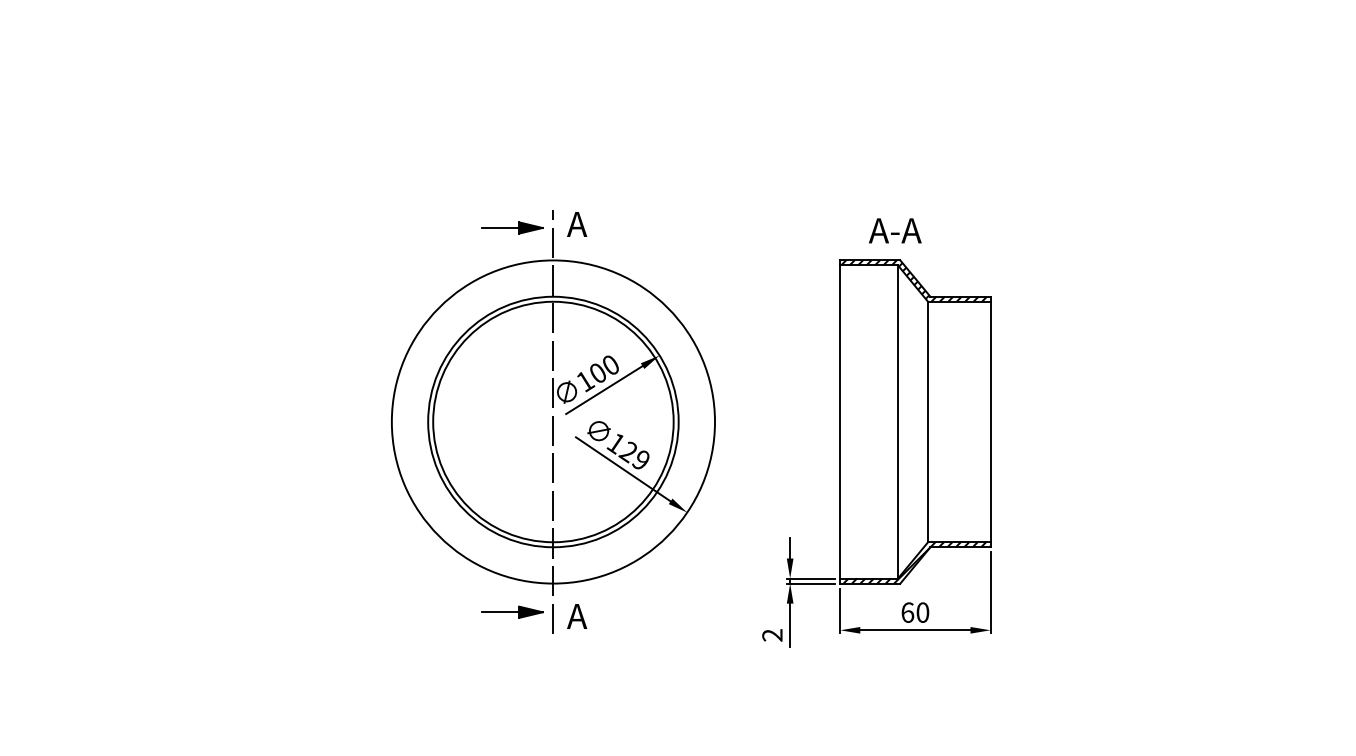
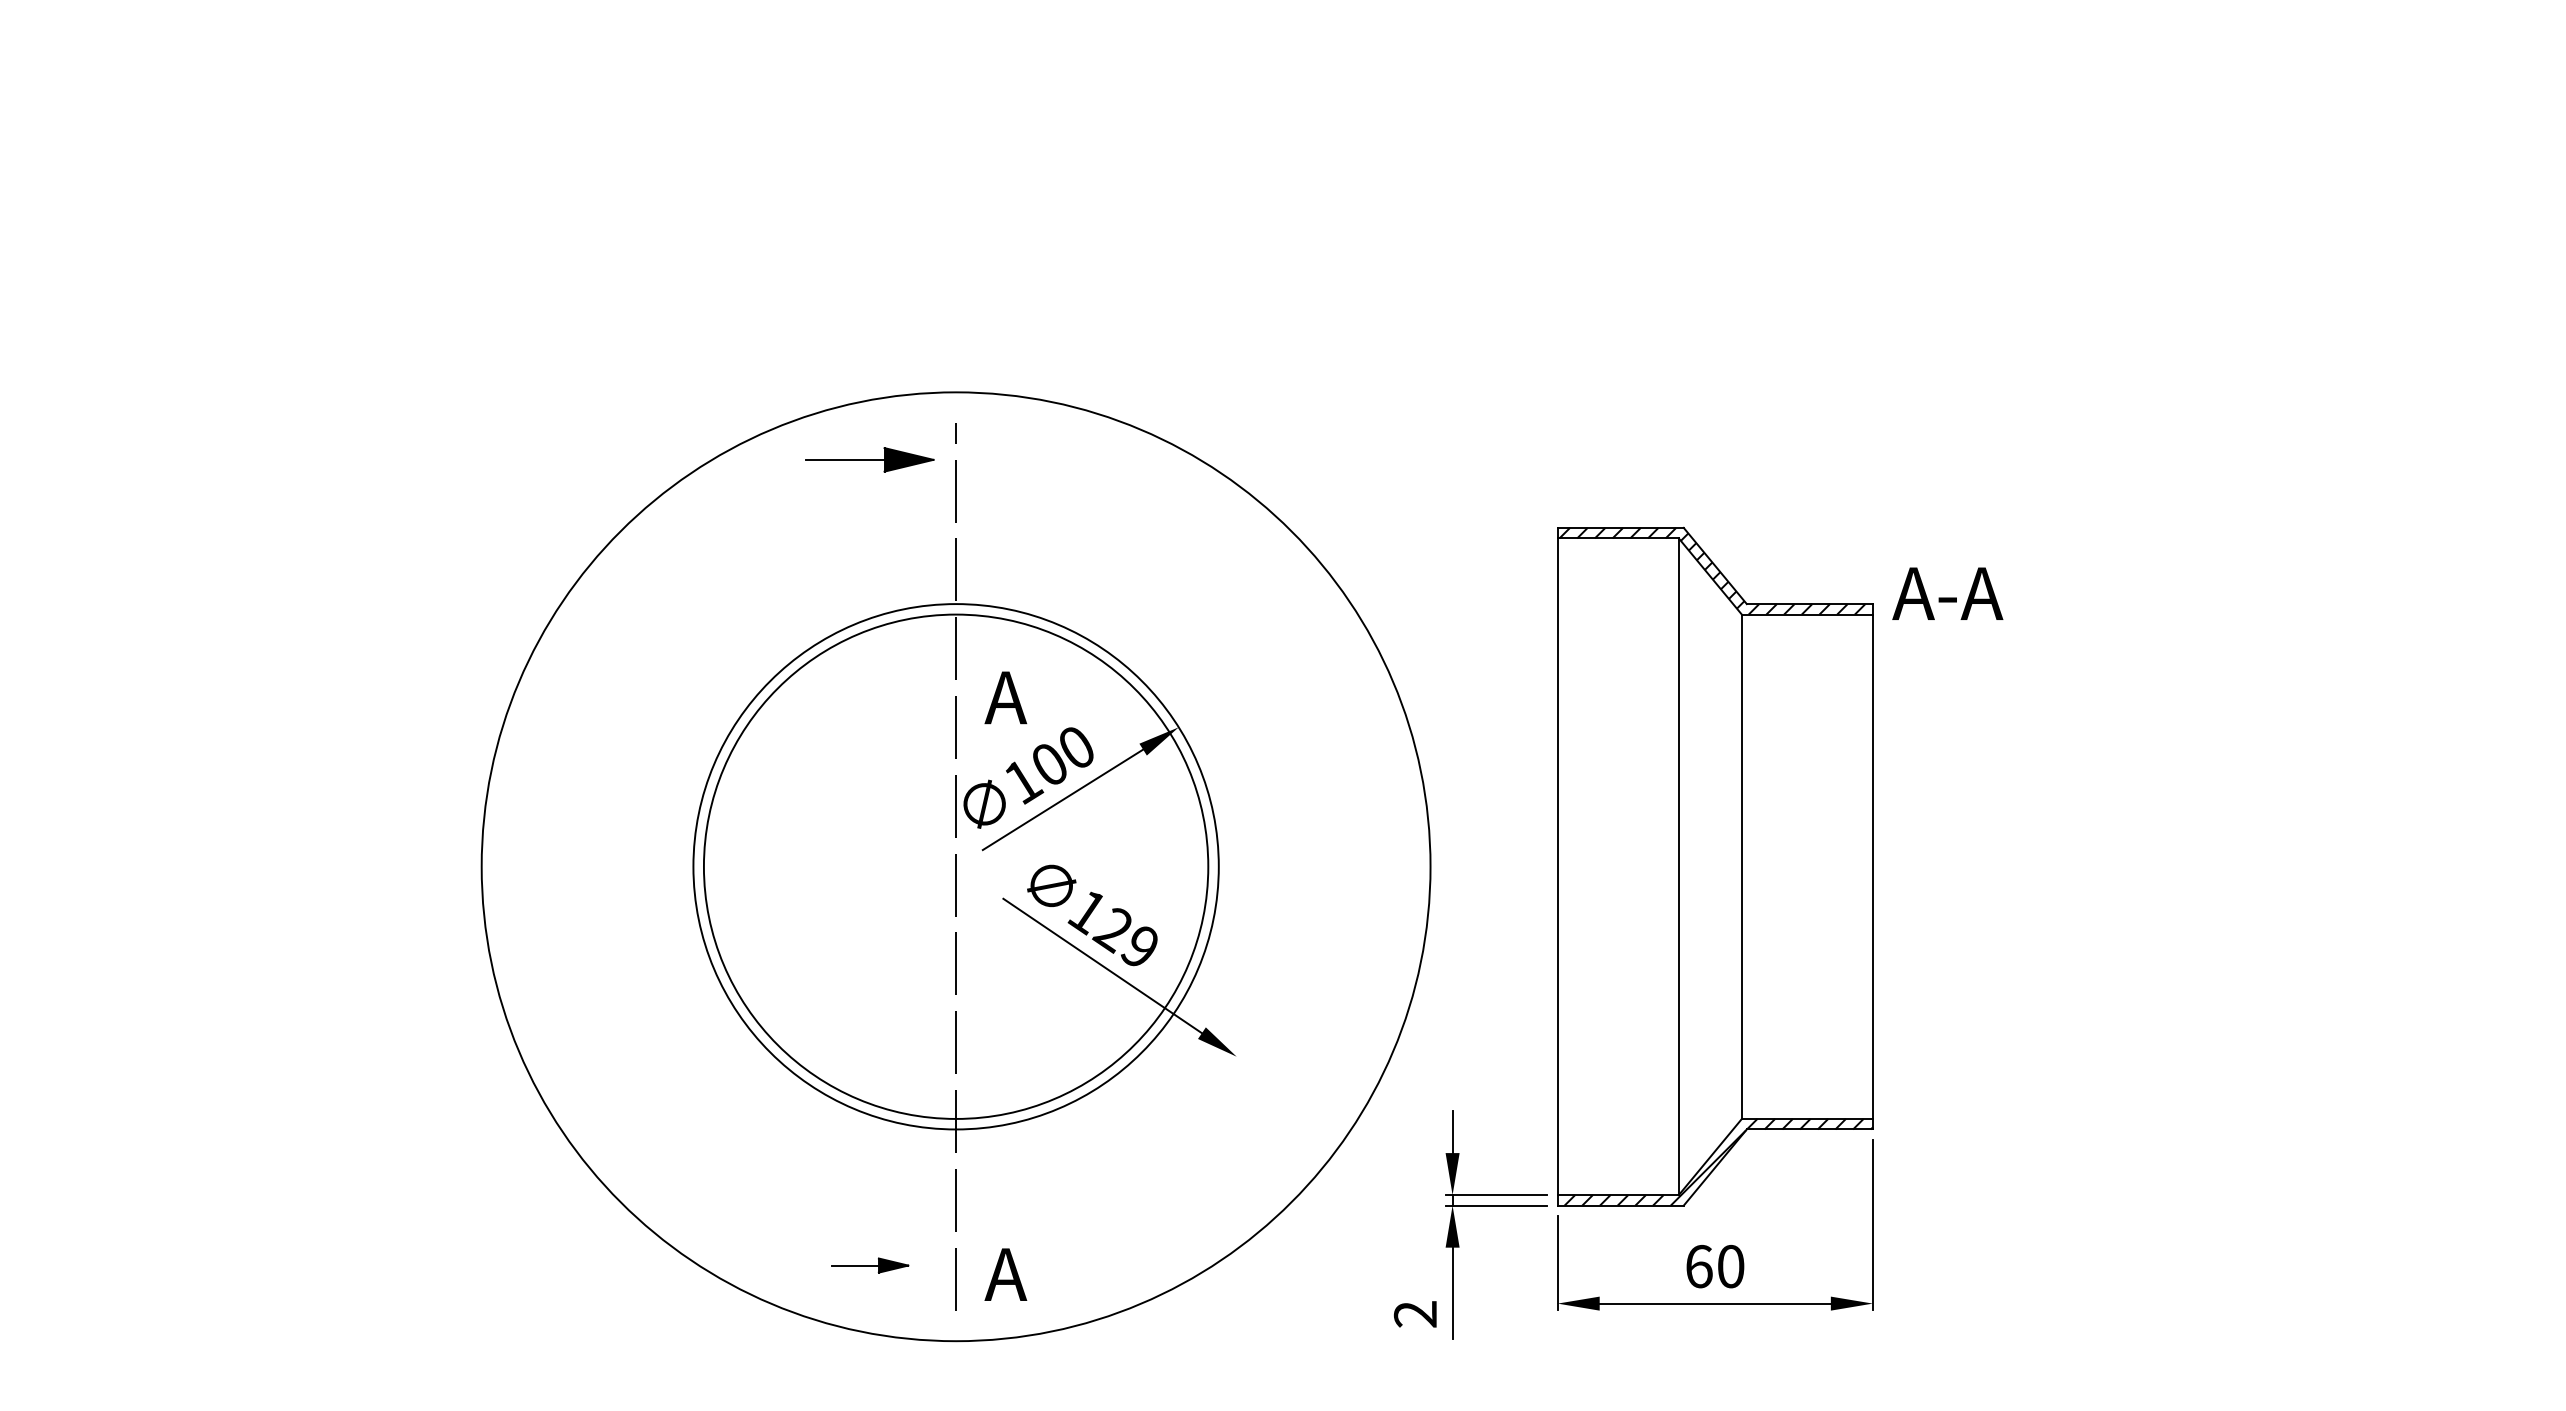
text: (577, 224) -> (1006, 697), moved
text: (895, 230) -> (1948, 593), moved
circle: (553, 421) -> (956, 865), size x1.4
part: (512, 611) -> (870, 1264), size x0.6

